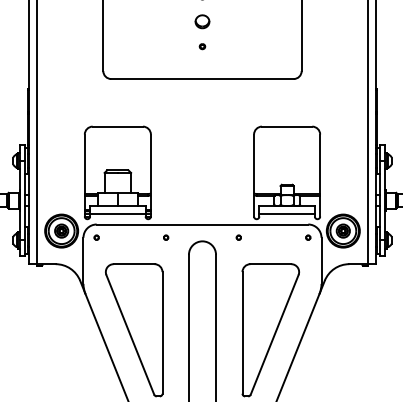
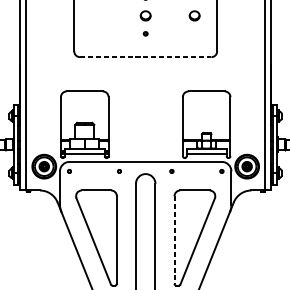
part: (270, 21) -> (194, 15), added
line: (202, 79) -> (145, 57), solid -> dashed
line: (242, 332) -> (174, 239), solid -> dashed

